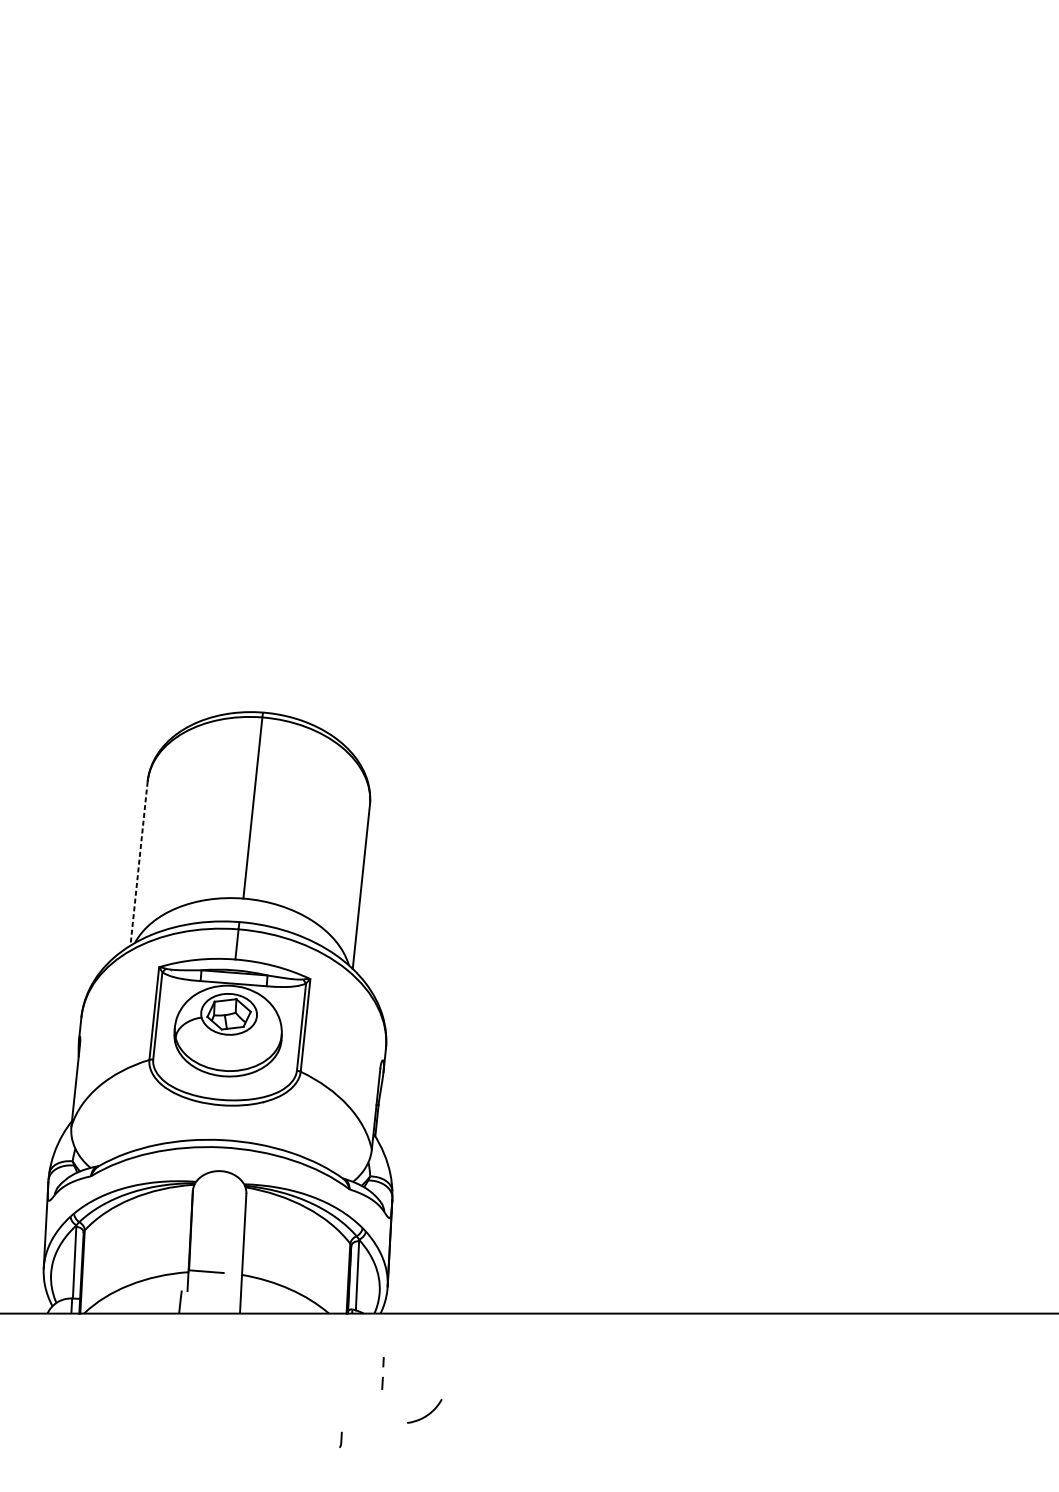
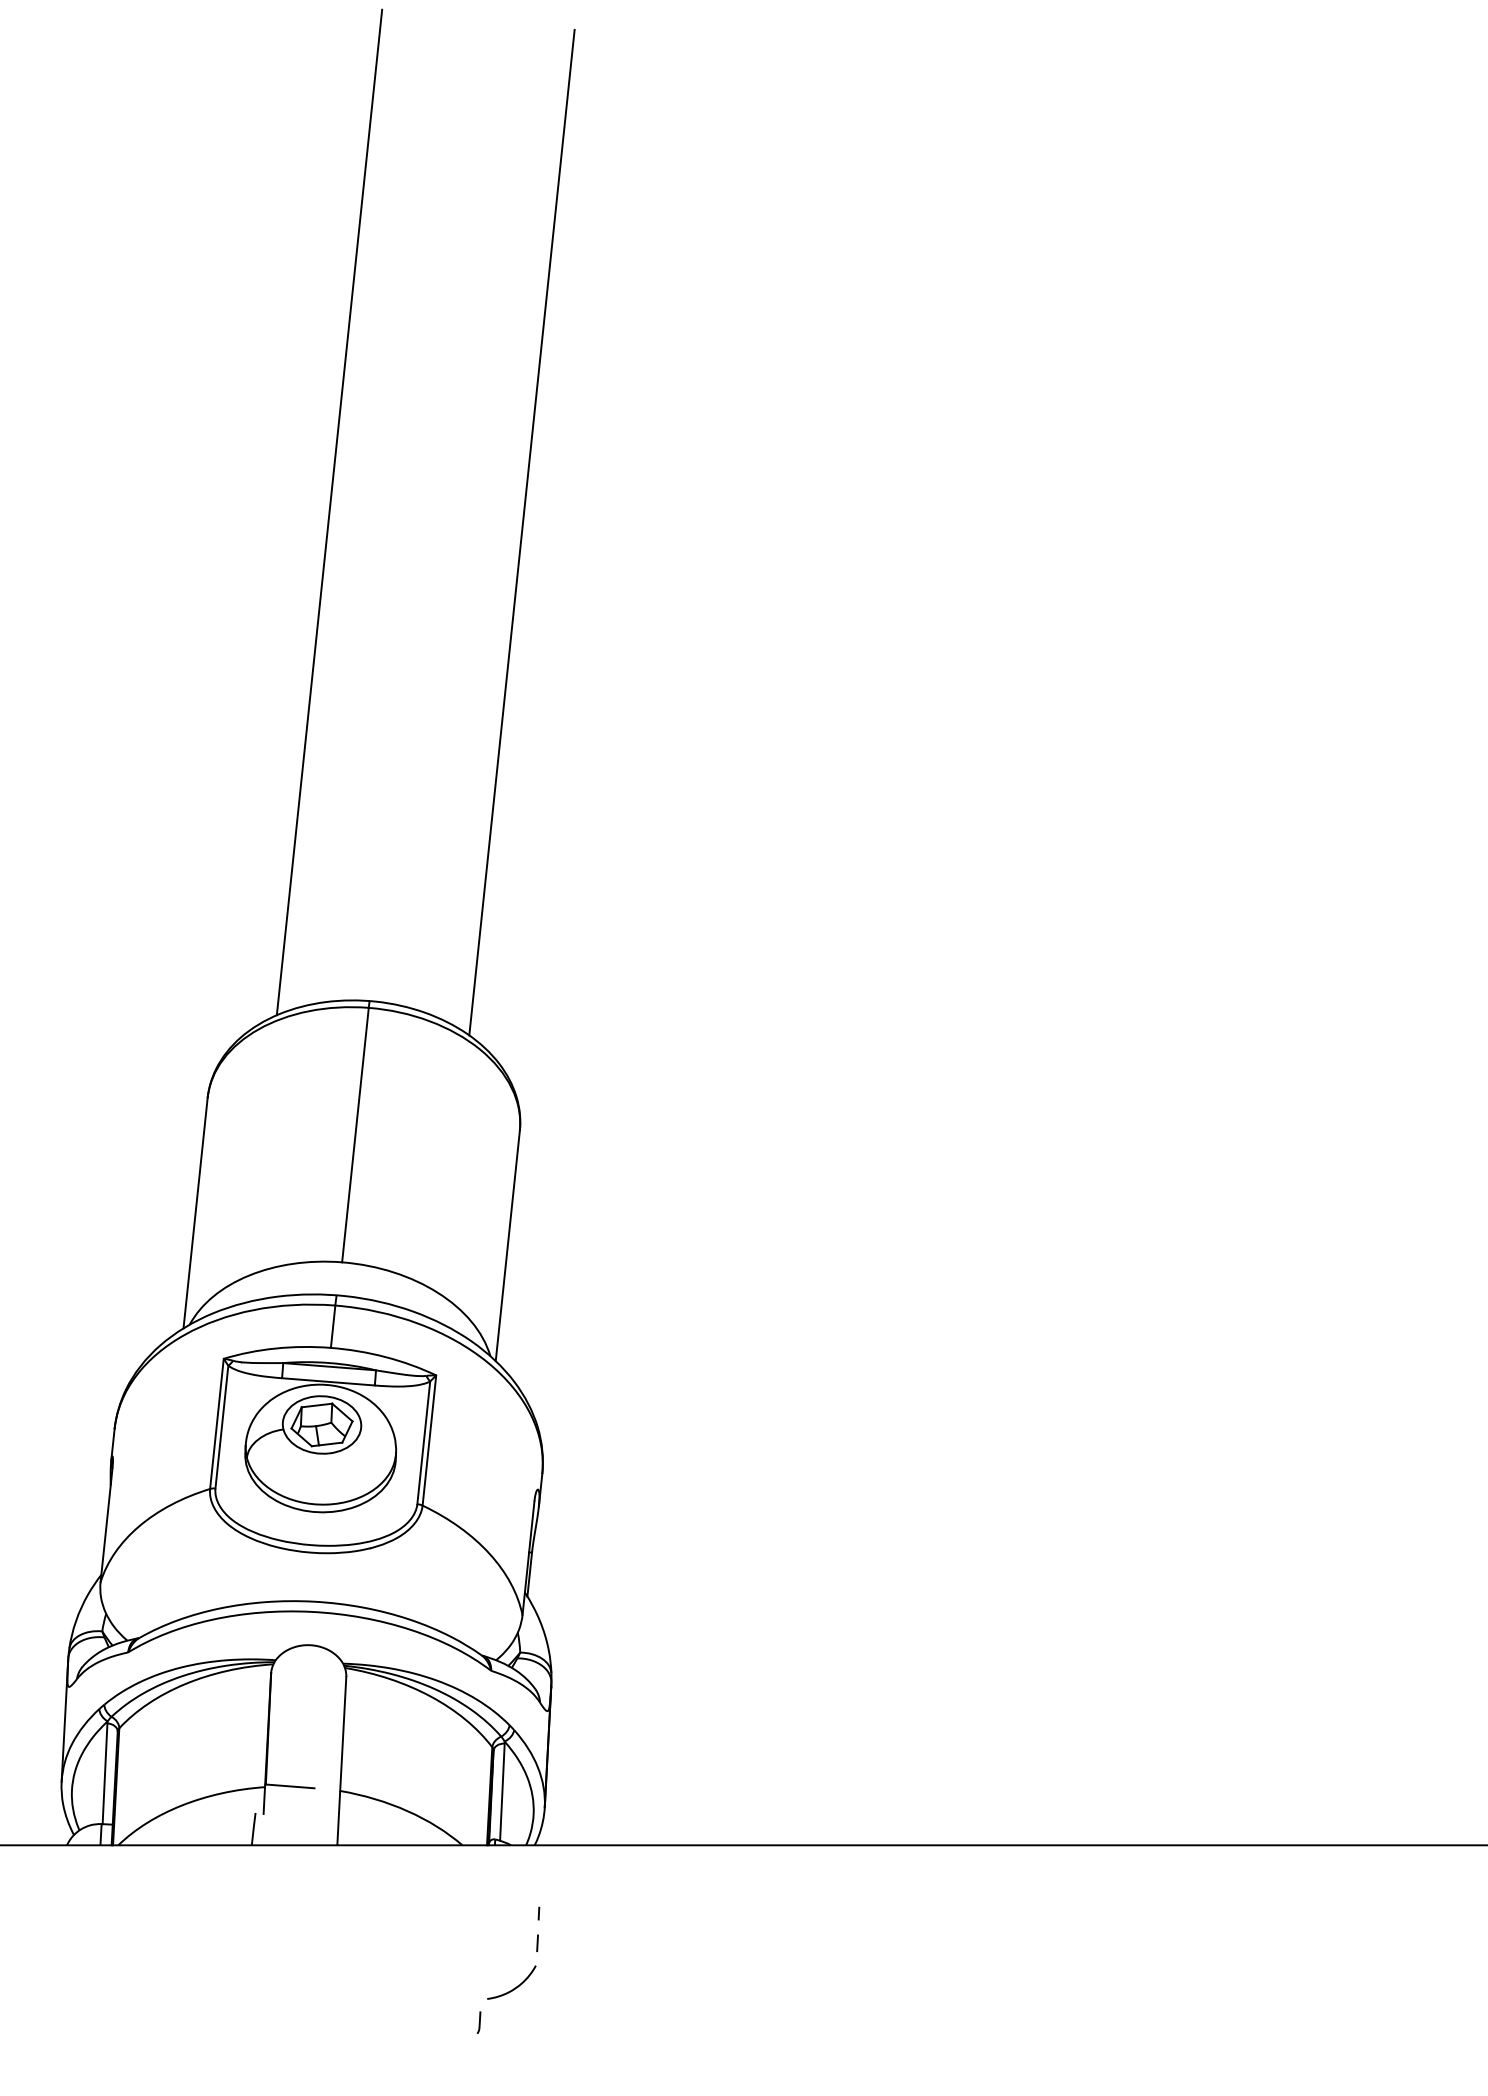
line: (234, 364) -> (329, 512), added
line: (371, 379) -> (521, 532), added
line: (139, 863) -> (195, 1213), dashed -> solid
curve: (426, 1414) -> (514, 1987), moved

